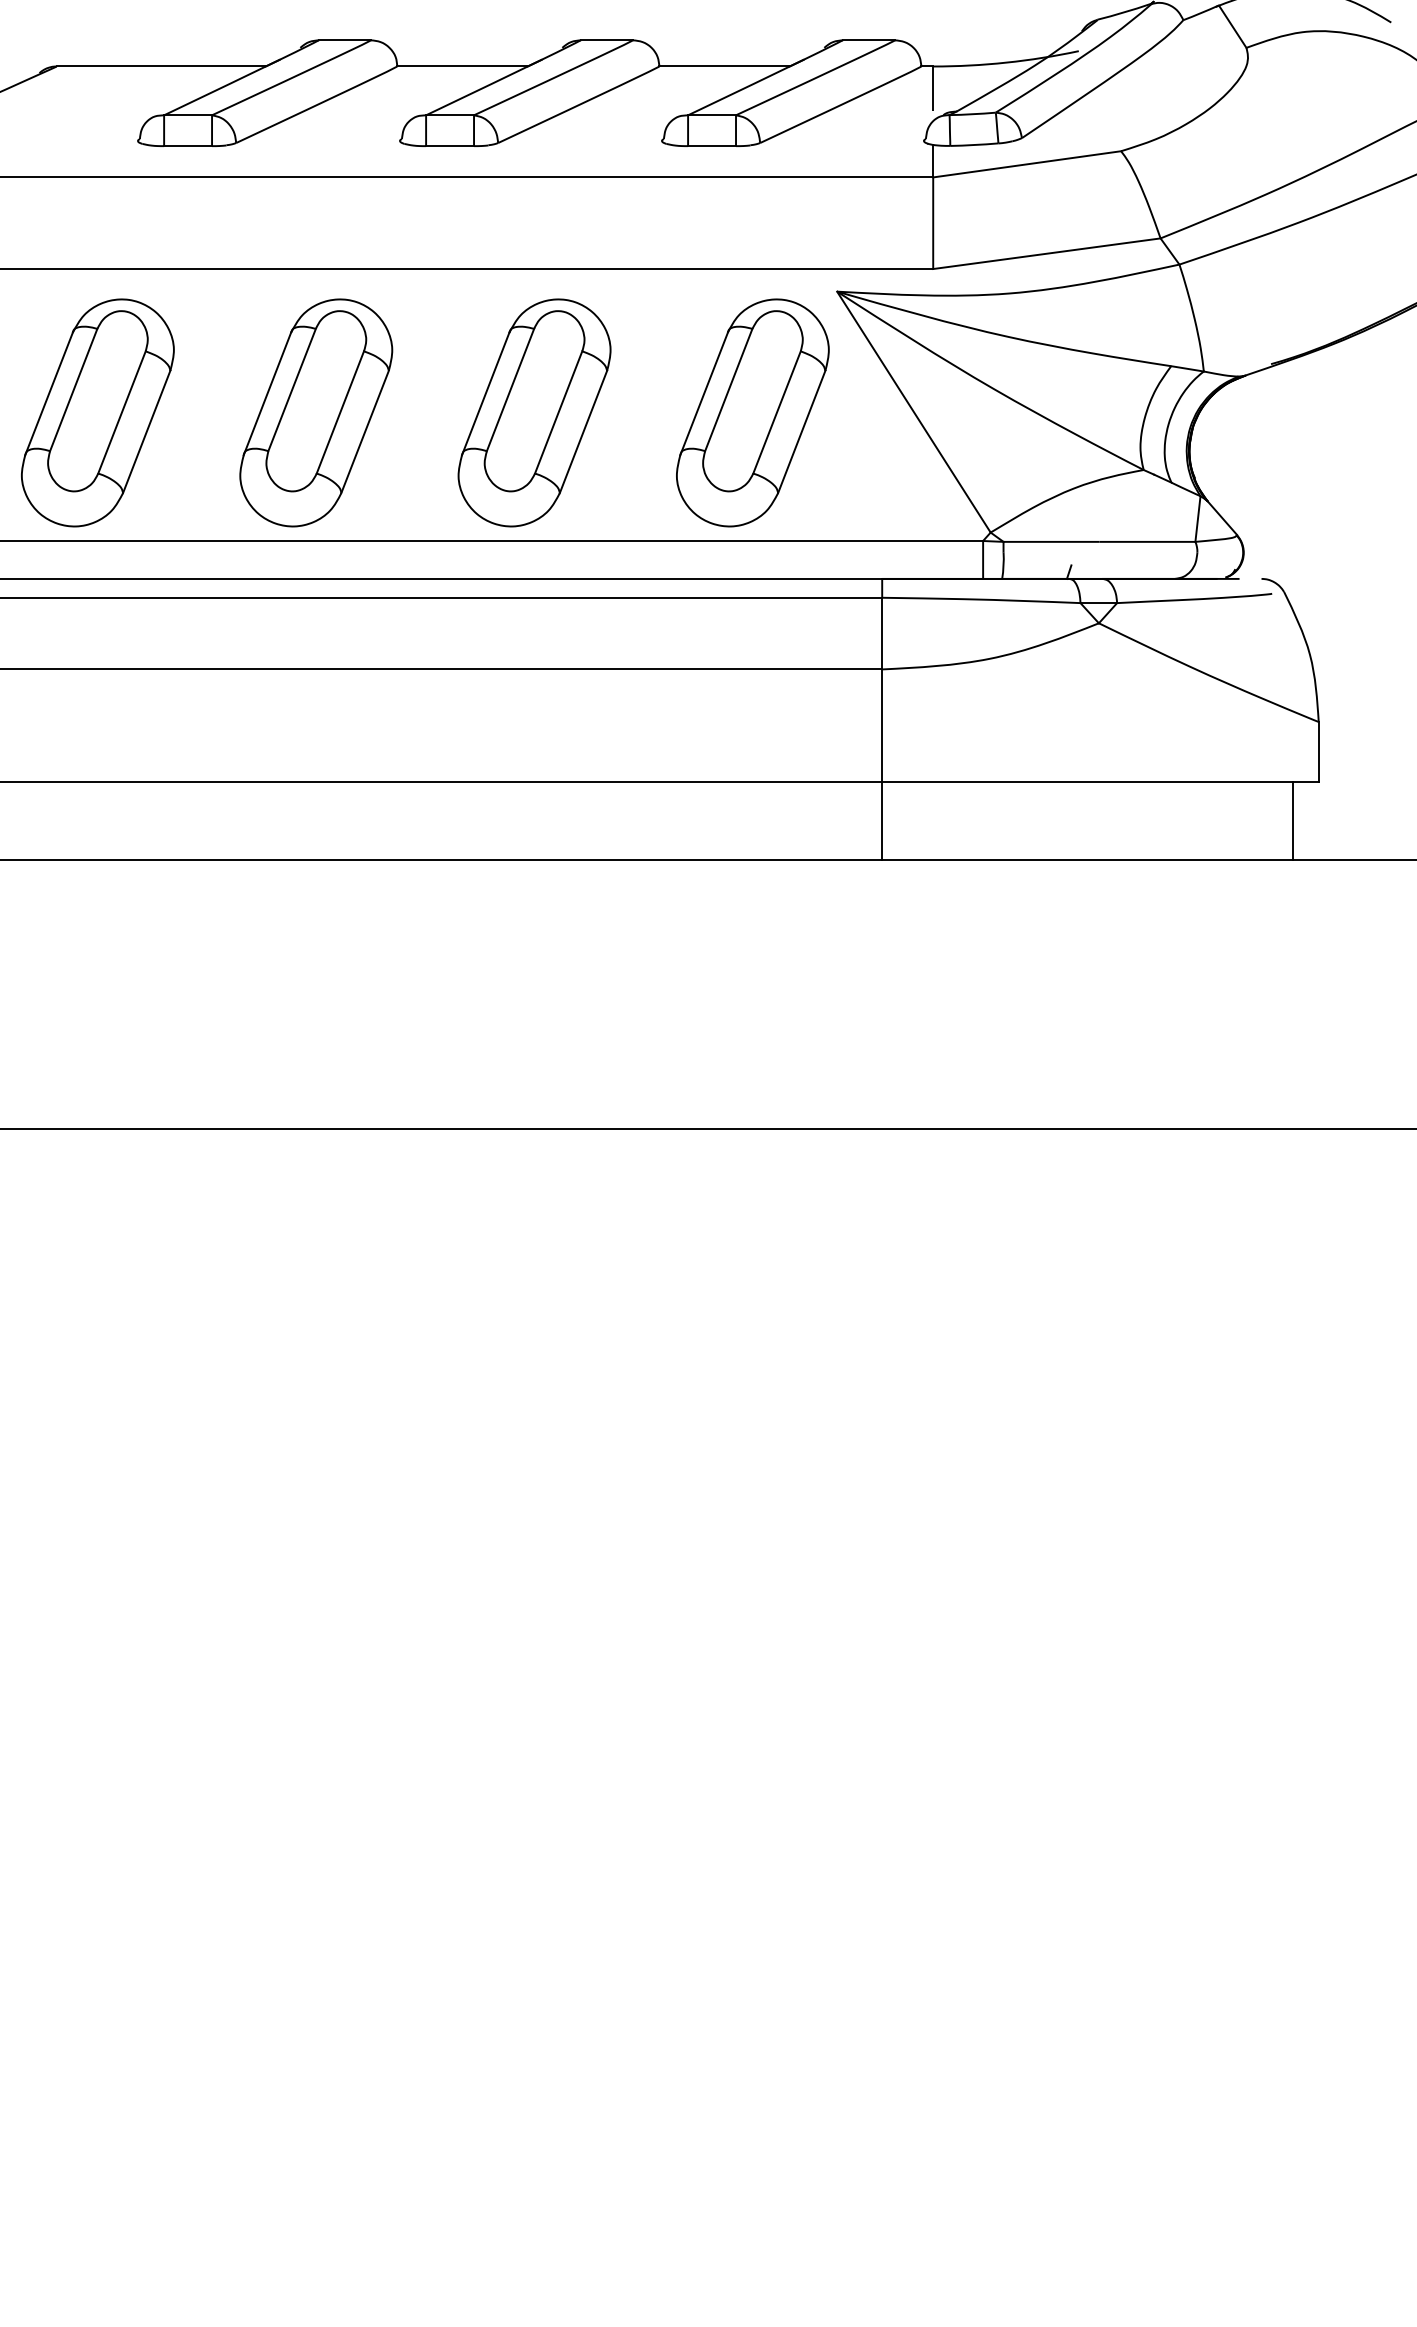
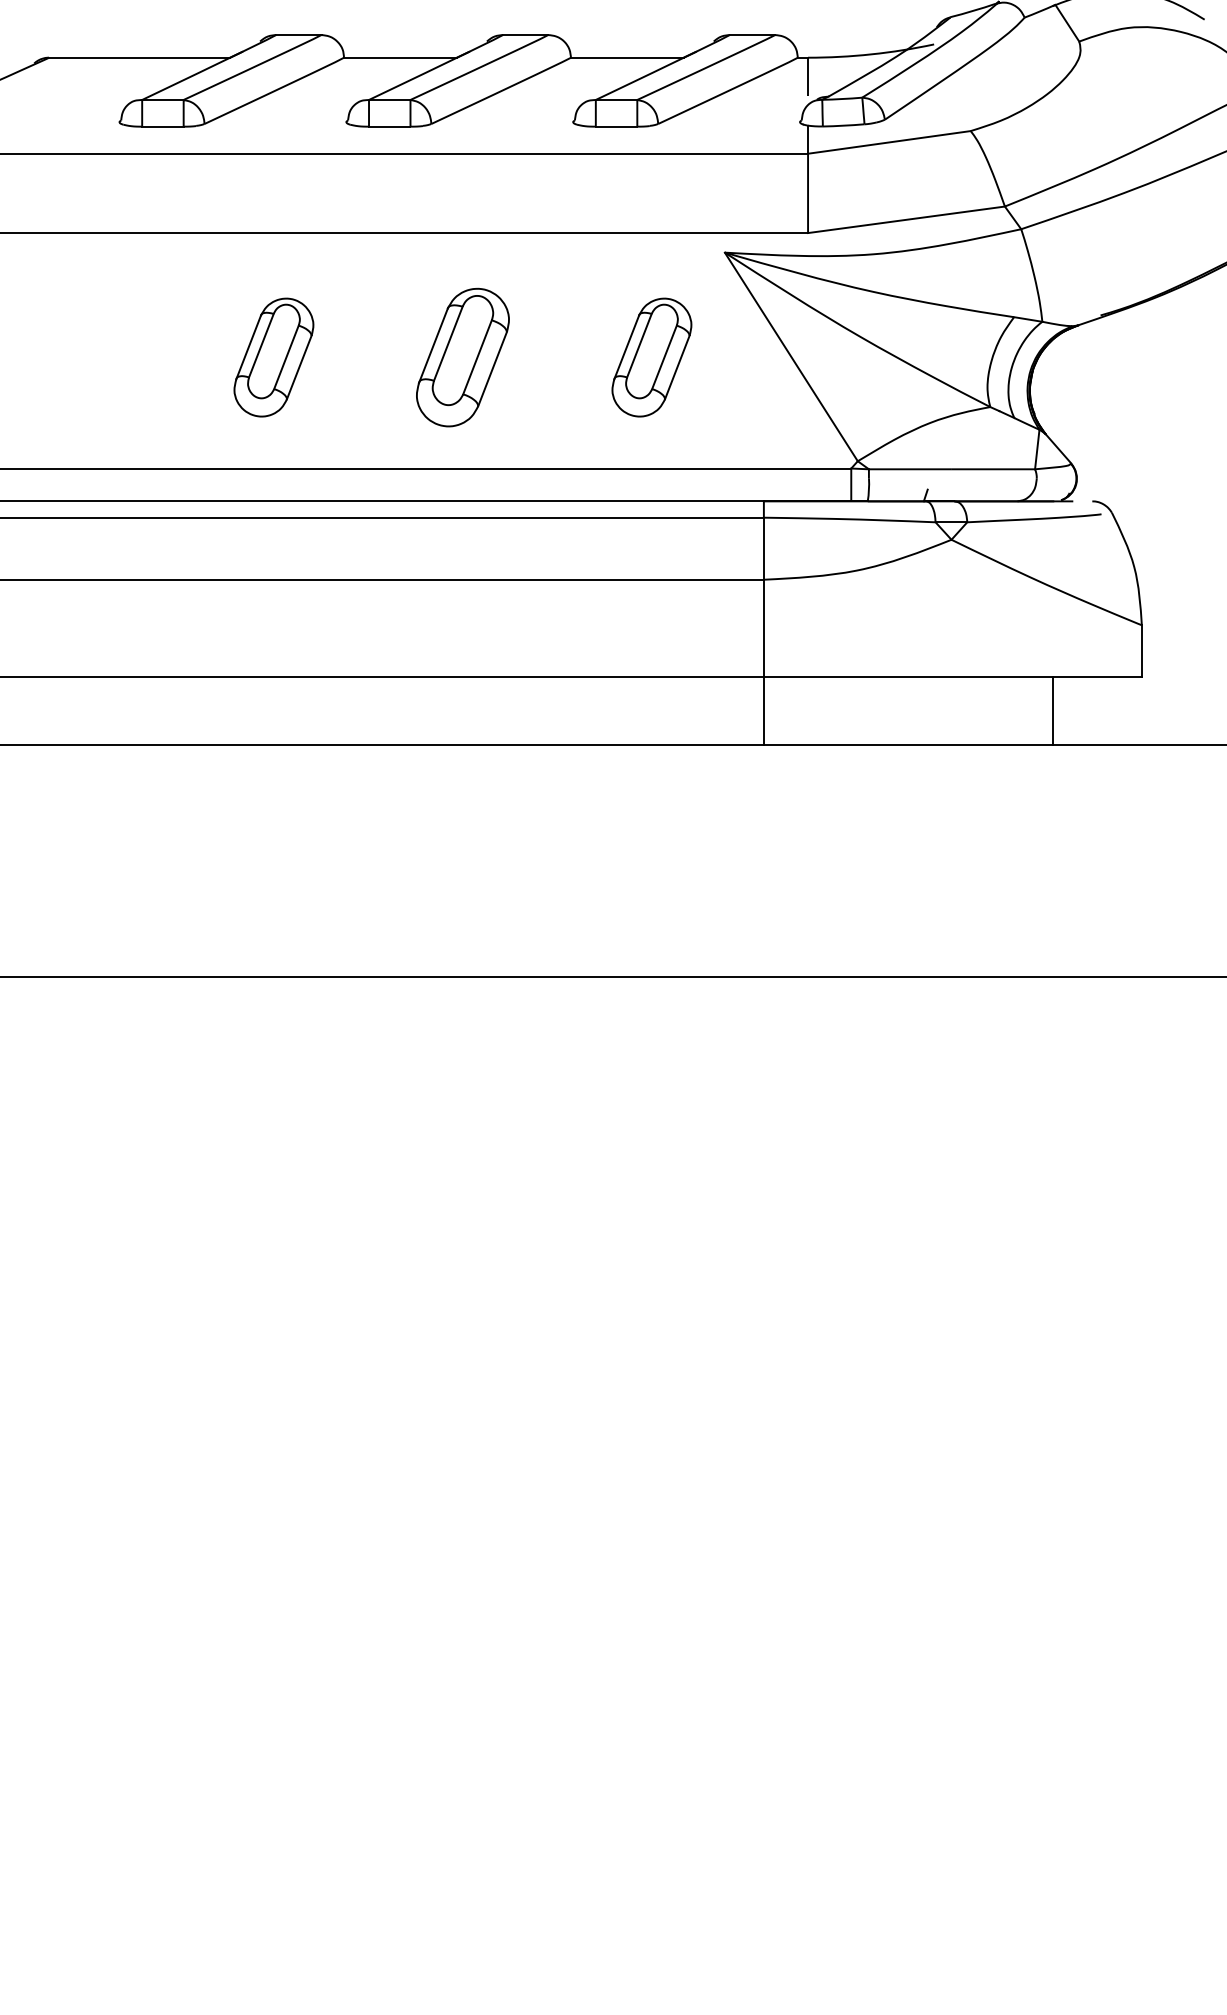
part: (97, 412) -> (84, 357), removed
part: (315, 412) -> (273, 357), size x0.6
part: (534, 412) -> (462, 357), size x0.7
part: (752, 412) -> (651, 357), size x0.6
line: (1292, 820) -> (1053, 710), moved

